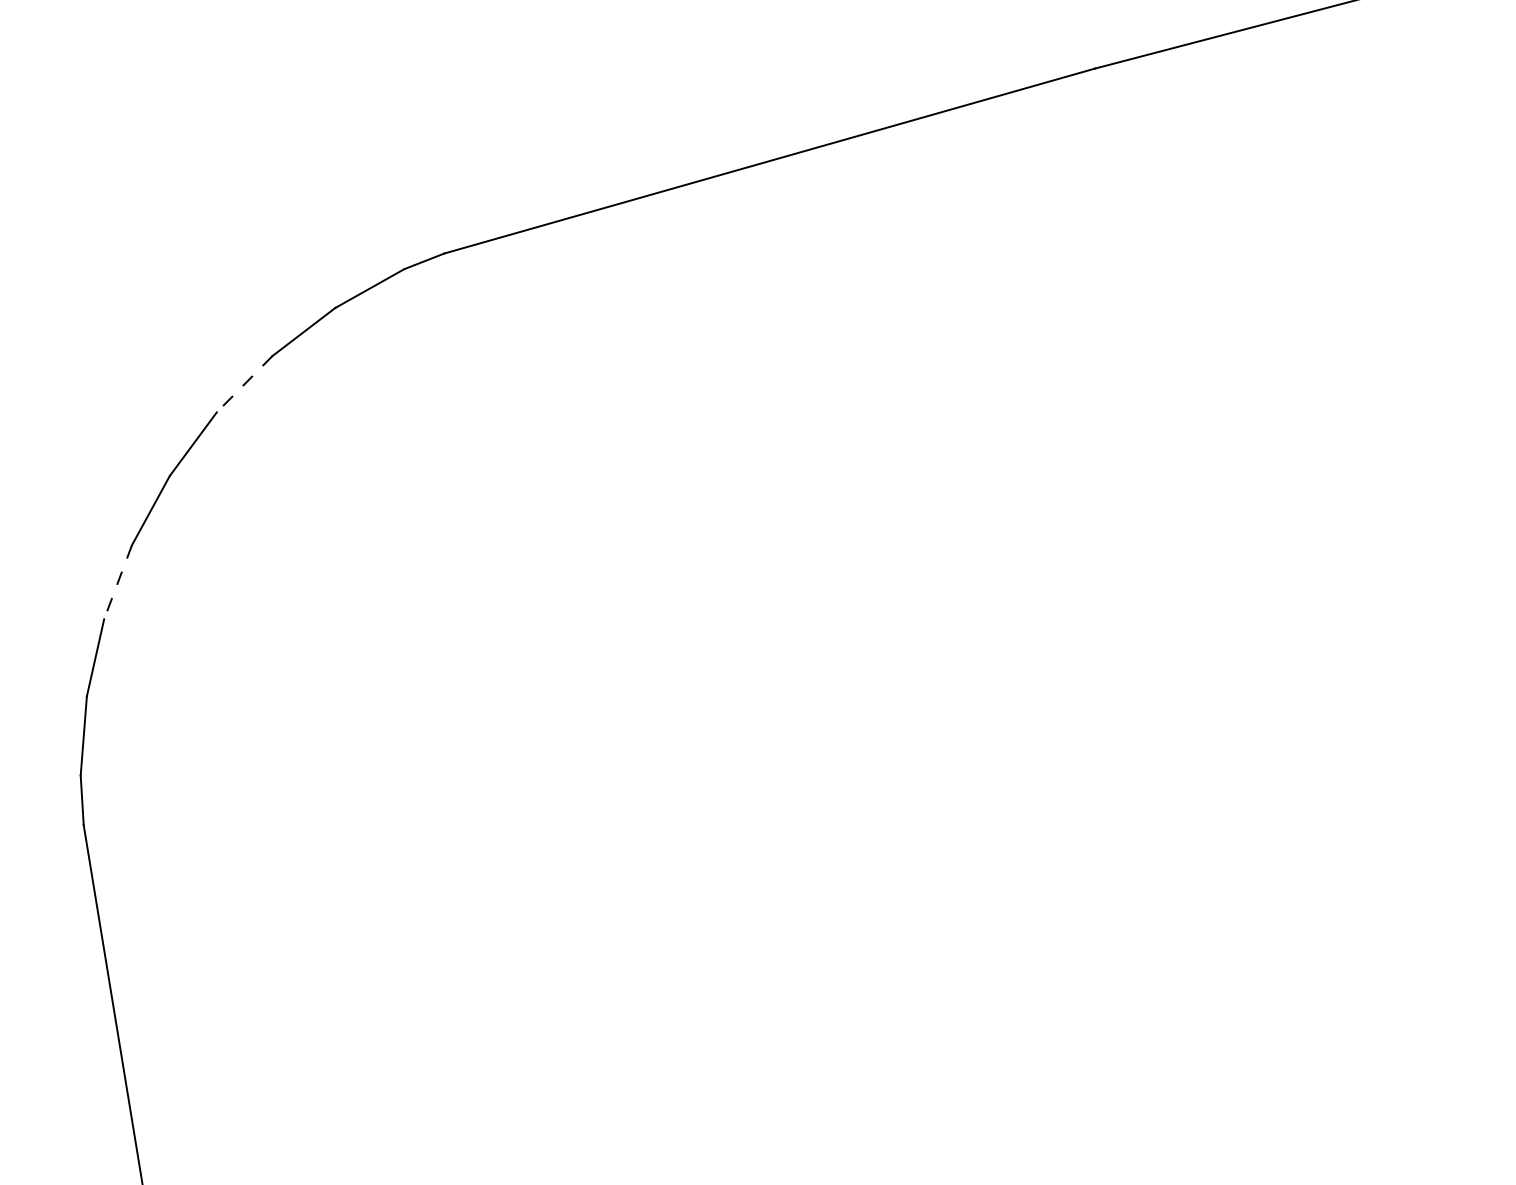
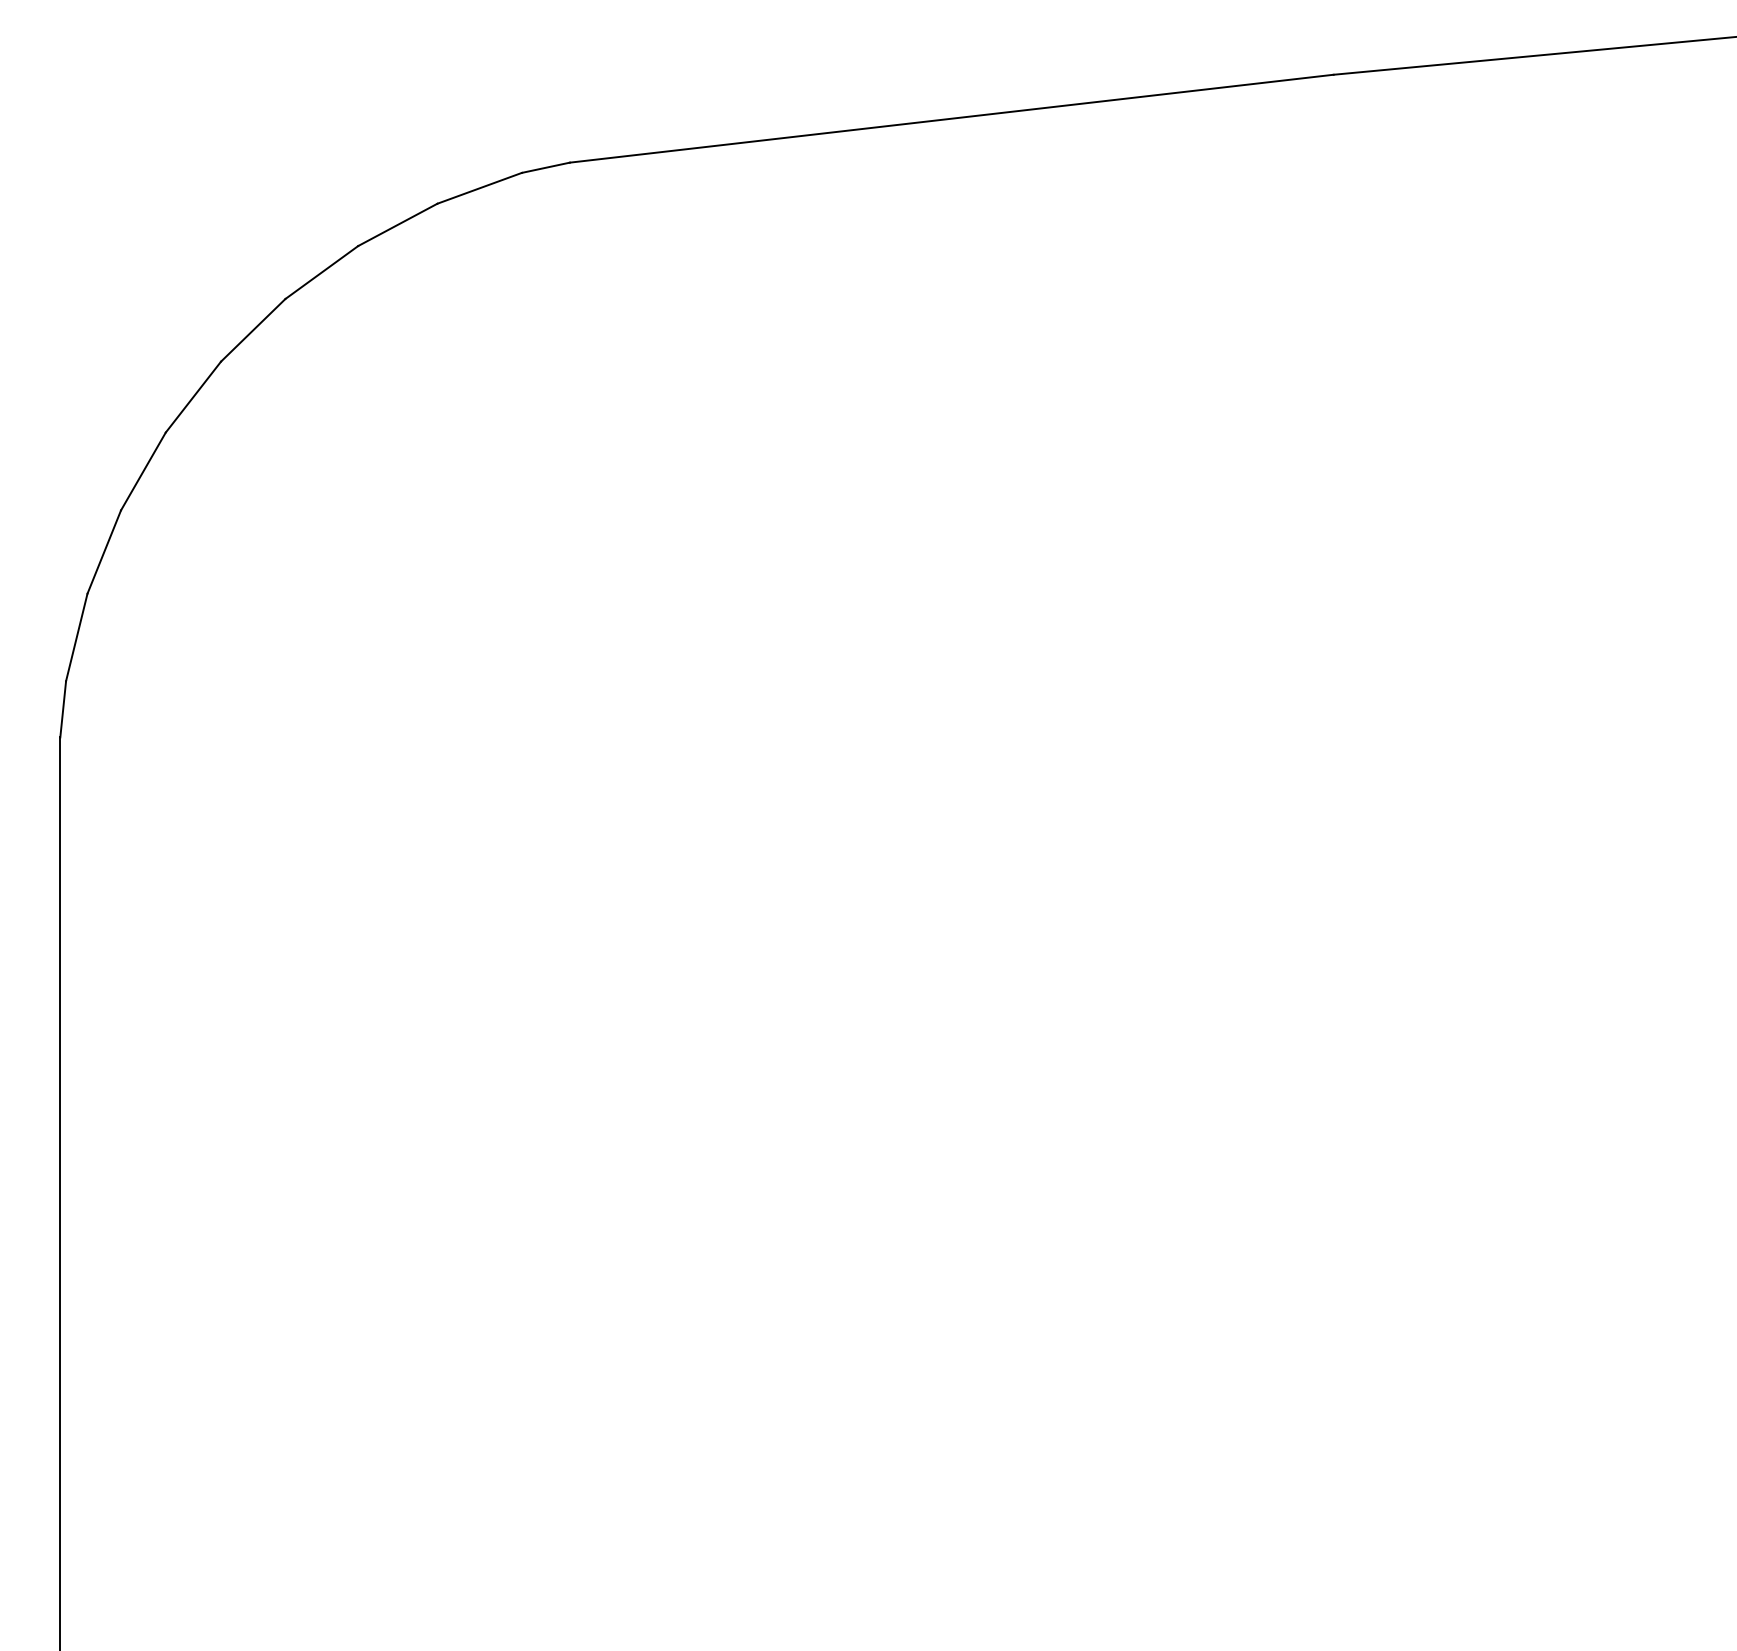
line: (244, 384) -> (321, 272), dashed -> solid
line: (118, 582) -> (143, 471), dashed -> solid

